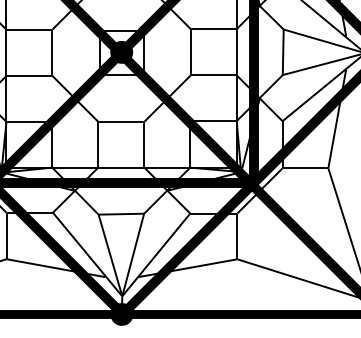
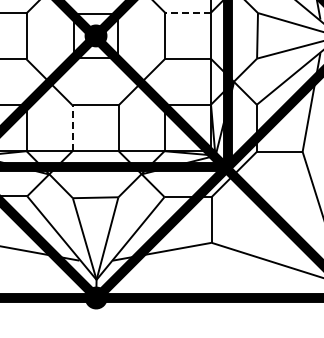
line: (213, 29) -> (187, 13), solid -> dashed
line: (98, 144) -> (72, 128), solid -> dashed

